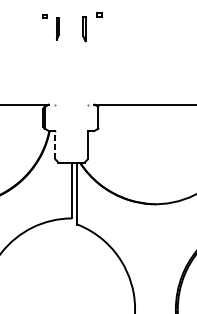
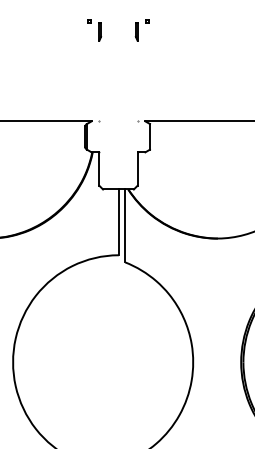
part: (51, 27) -> (94, 30), size x0.71
part: (91, 27) -> (141, 30), size x0.62
line: (55, 145) -> (99, 169), dashed -> solid

